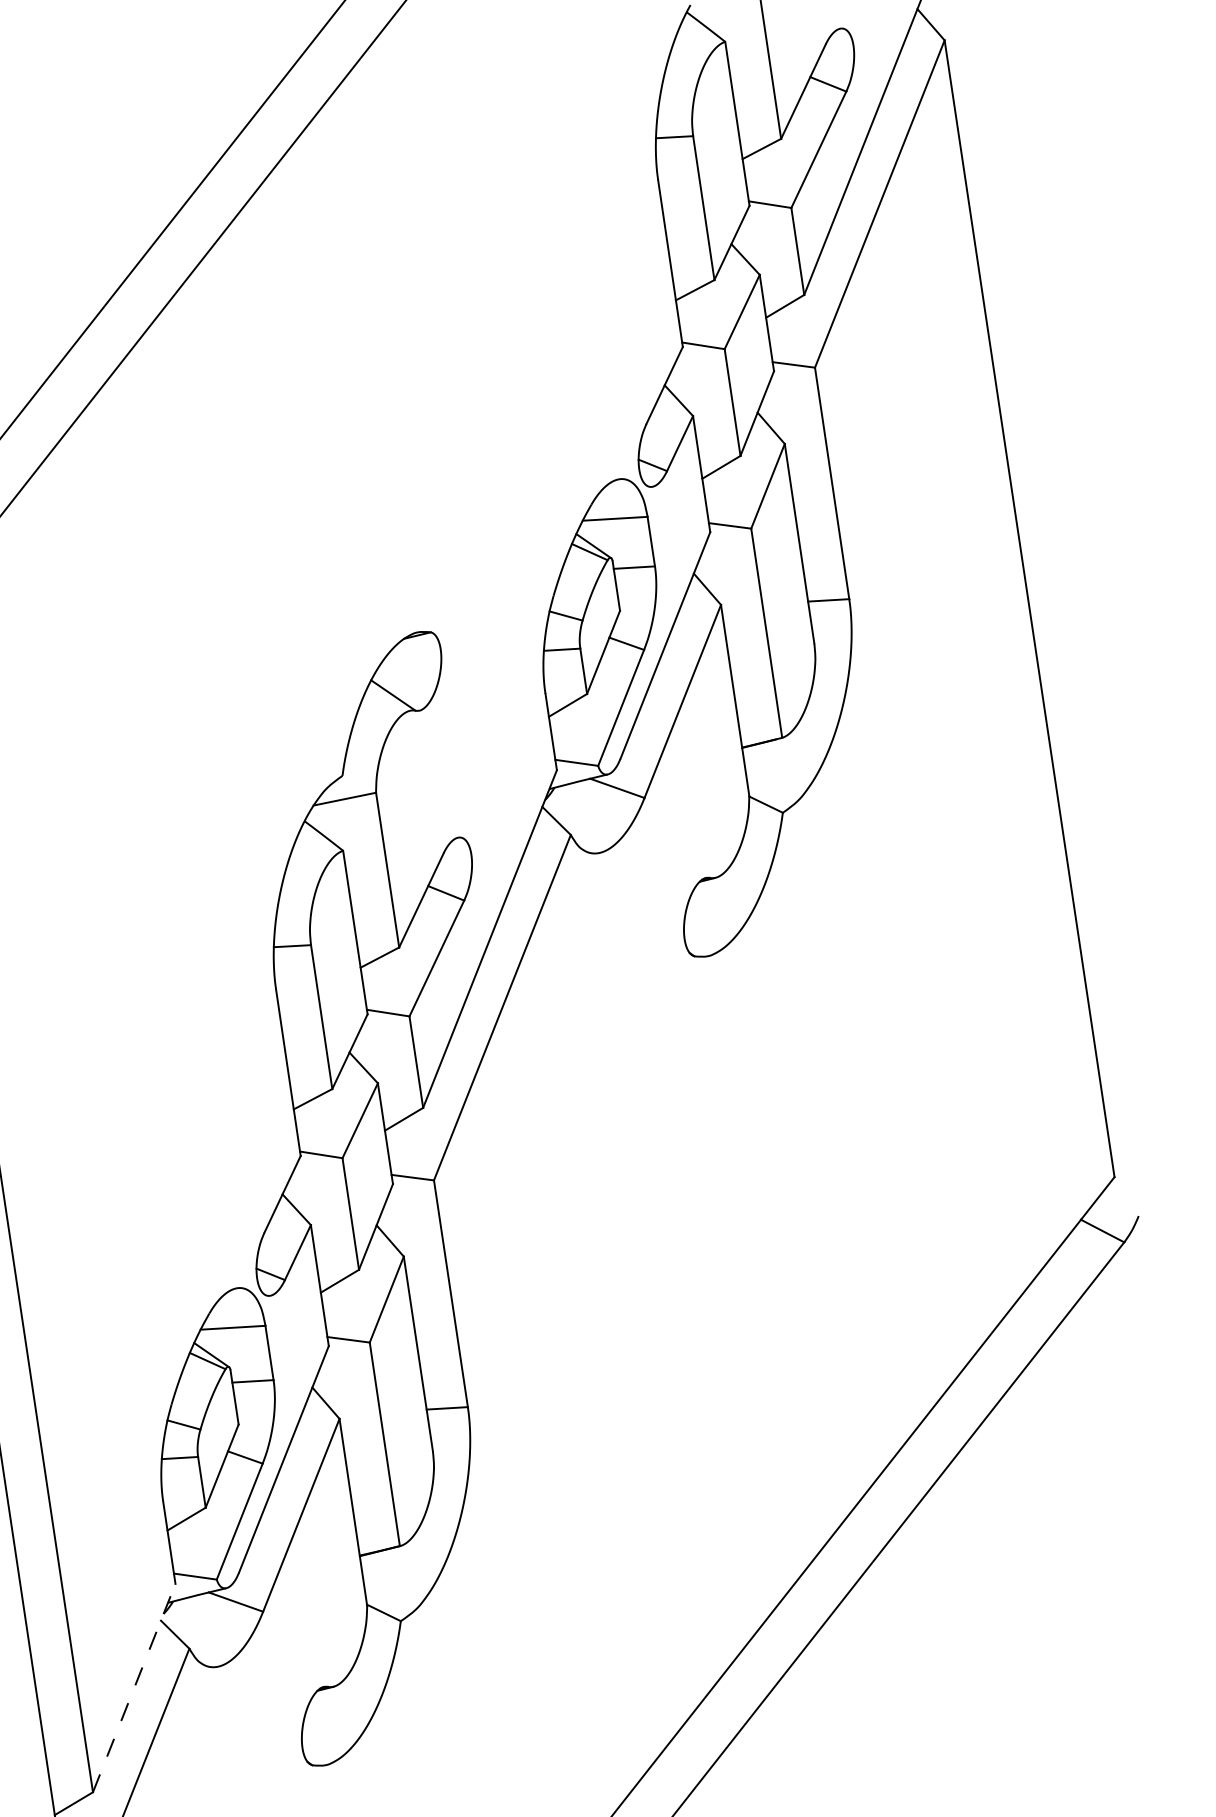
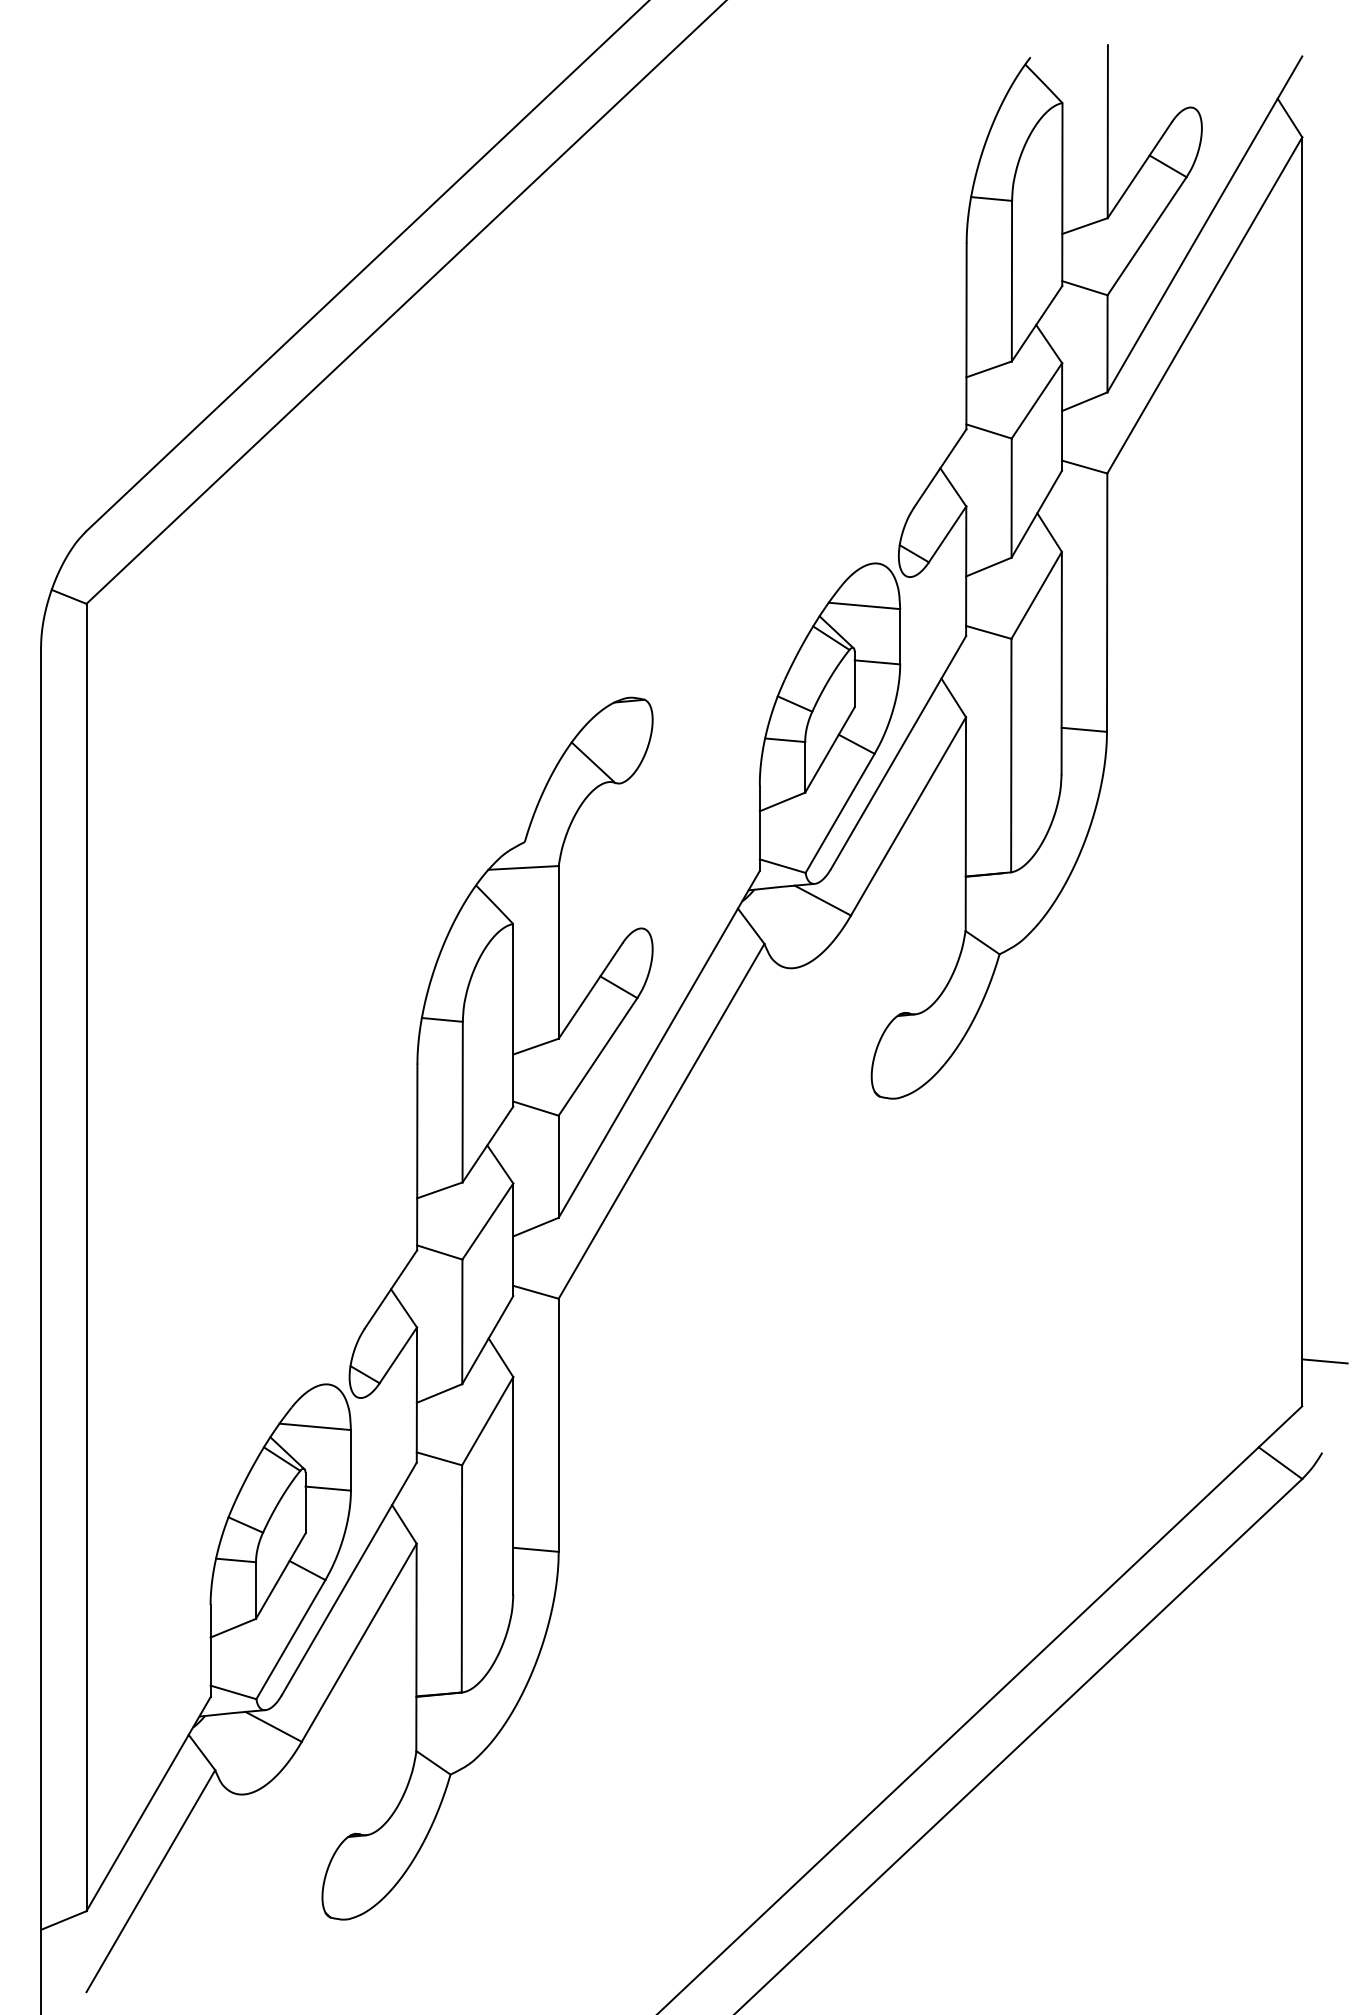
line: (1128, 1134) -> (1324, 1361), added
line: (134, 1688) -> (148, 1804), dashed -> solid

